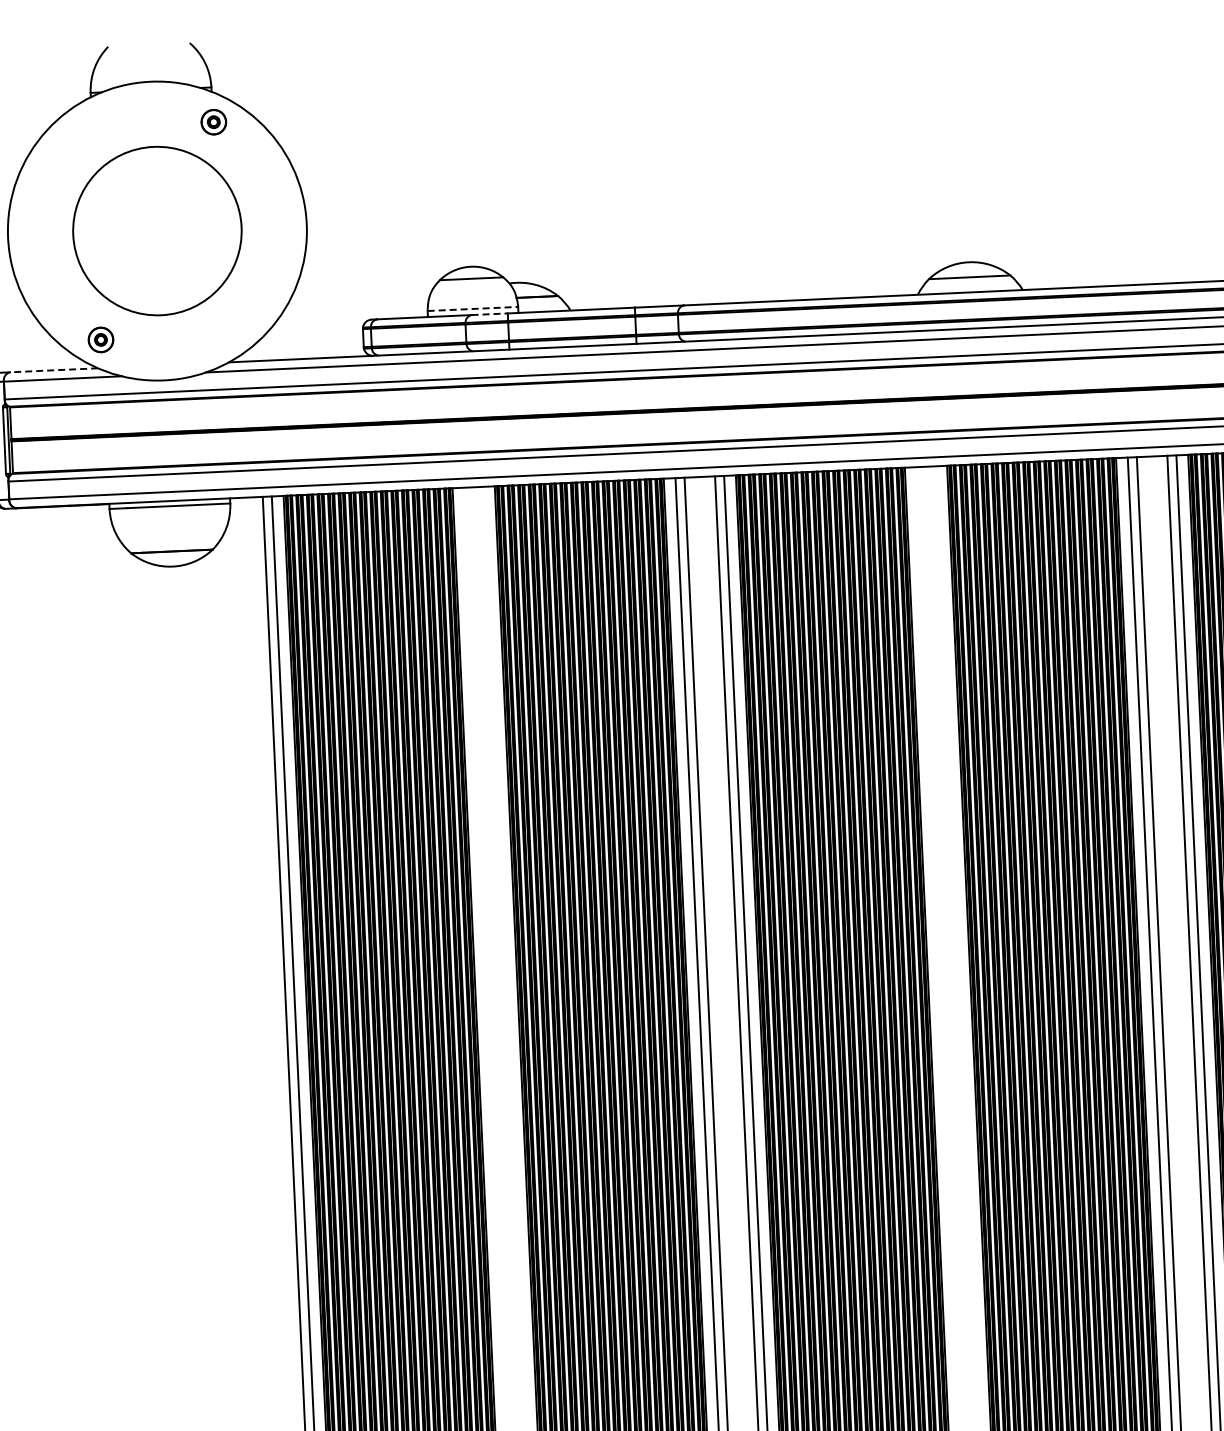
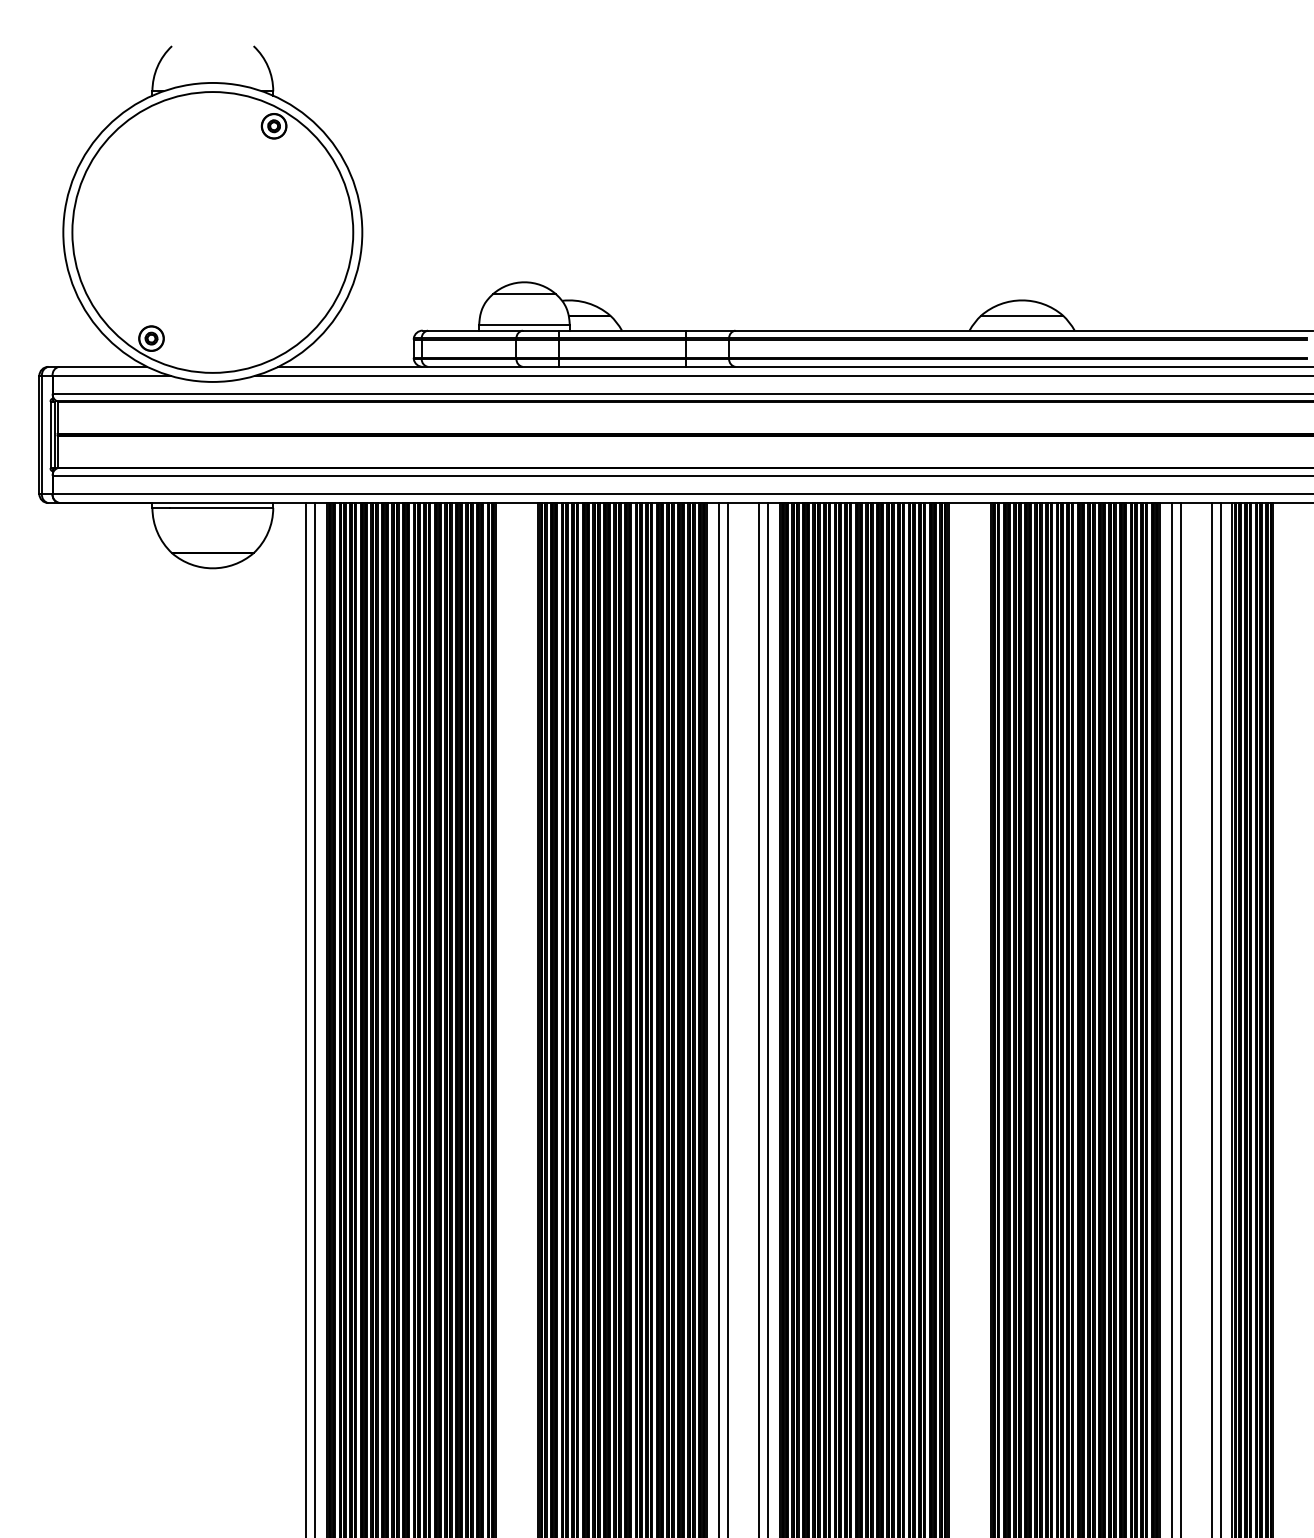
circle: (157, 231) -> (212, 232), size x1.67
line: (472, 308) -> (524, 324), dashed -> solid
line: (490, 314) -> (541, 330), dashed -> solid
line: (53, 369) -> (102, 366), dashed -> solid

